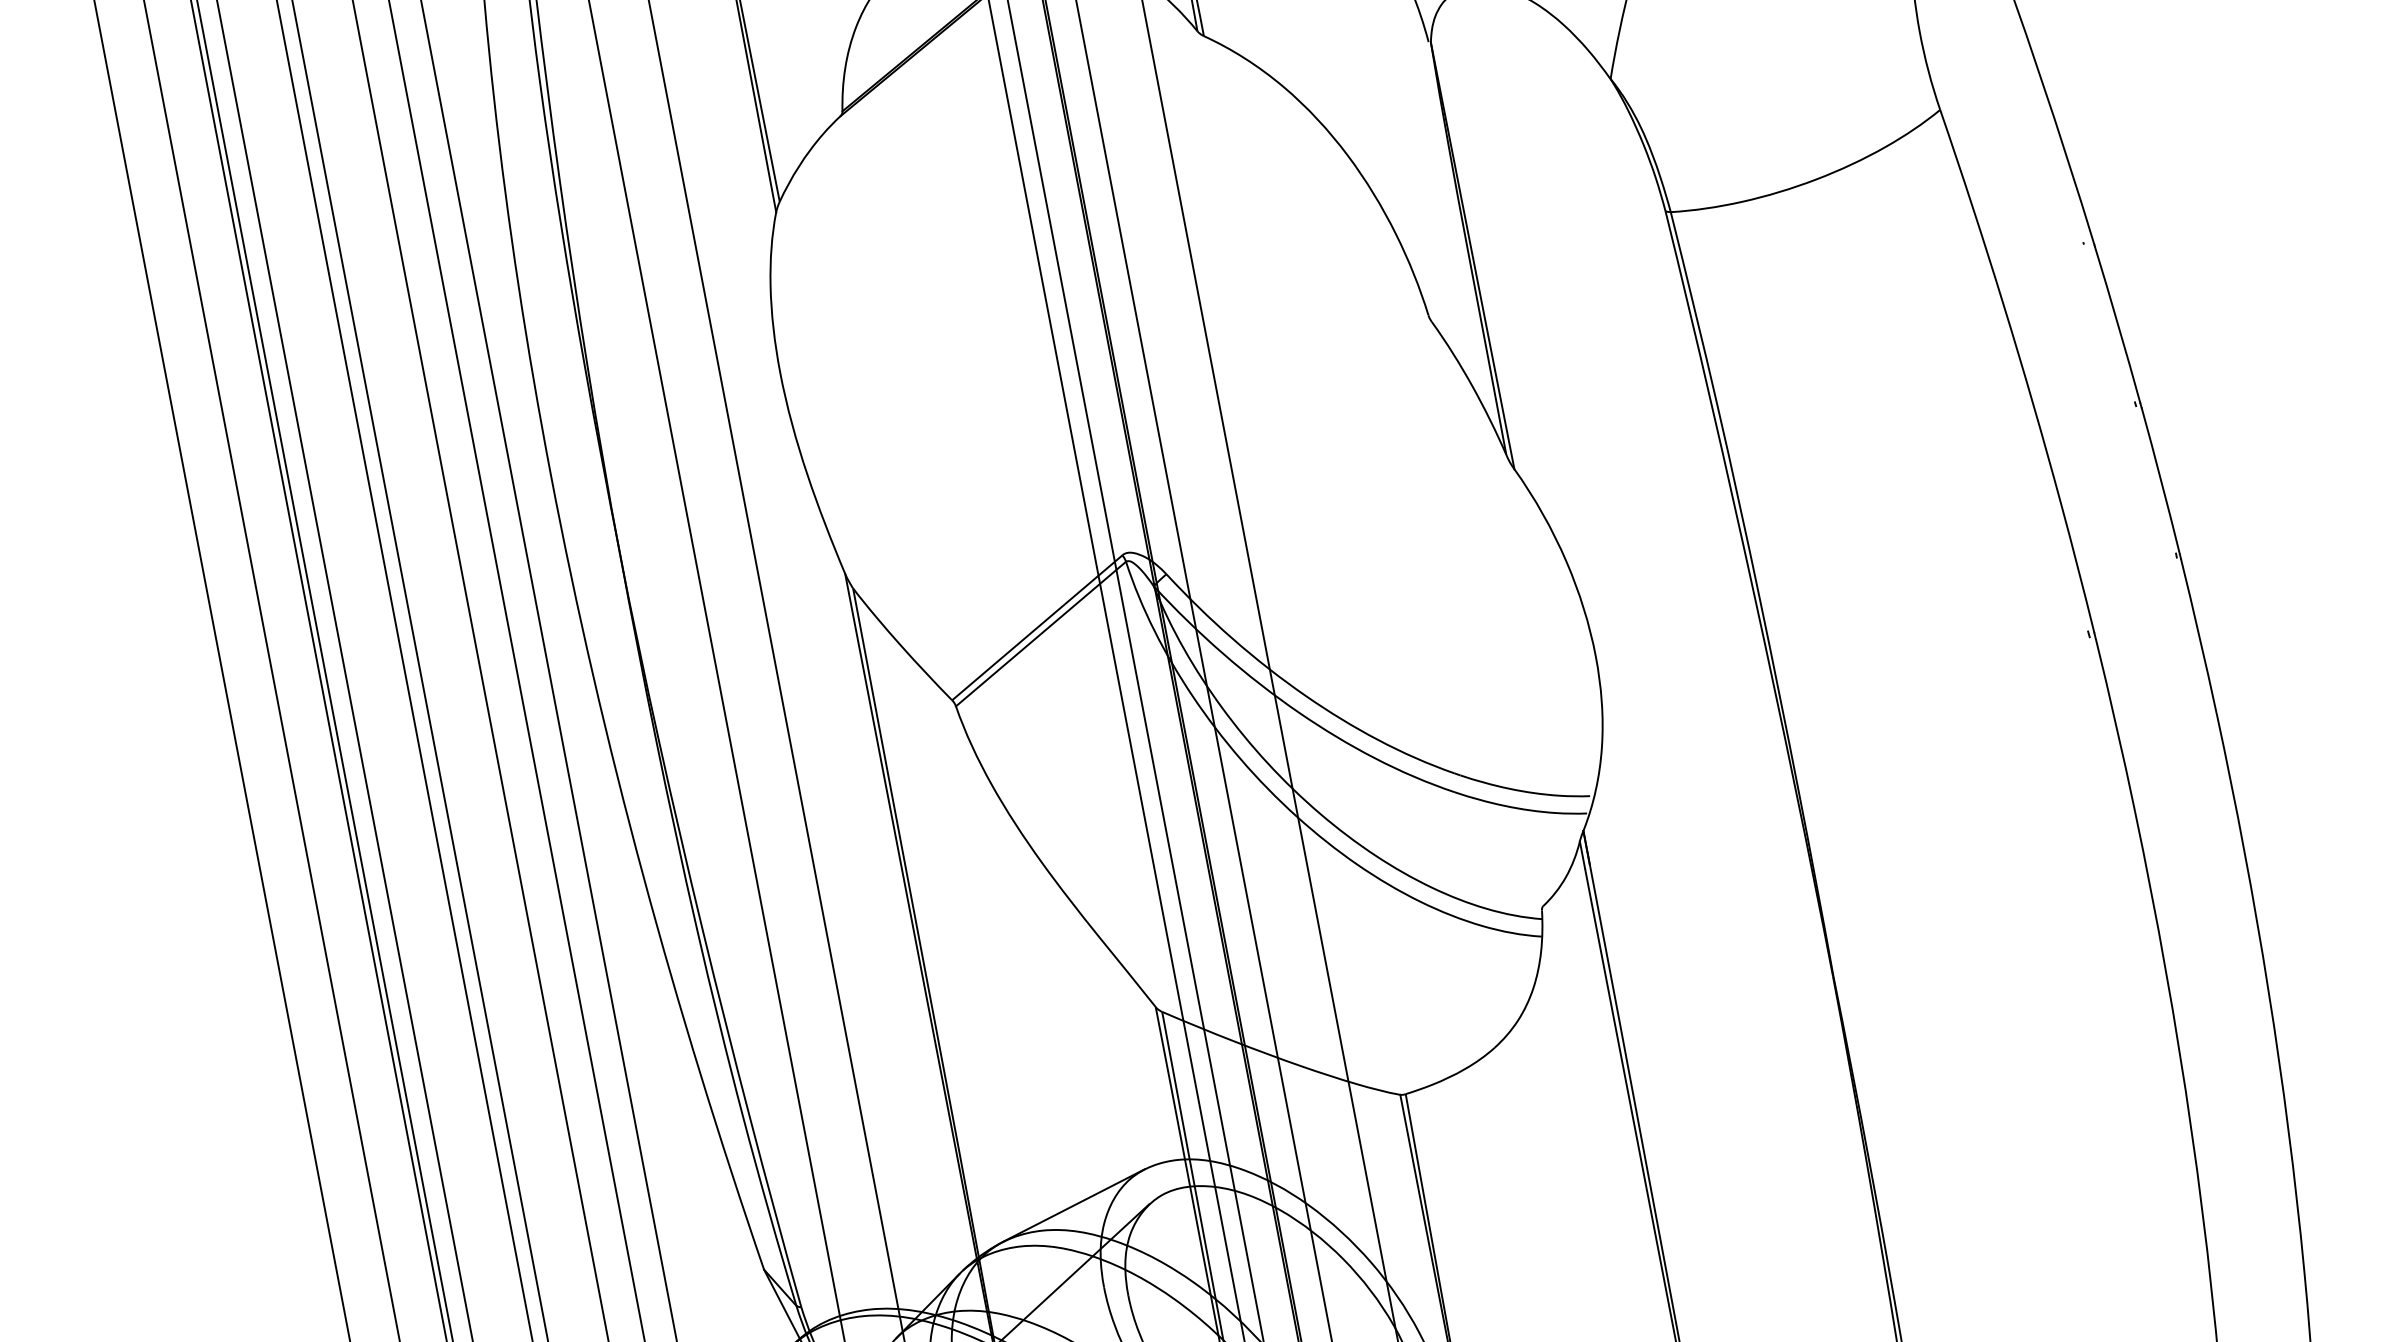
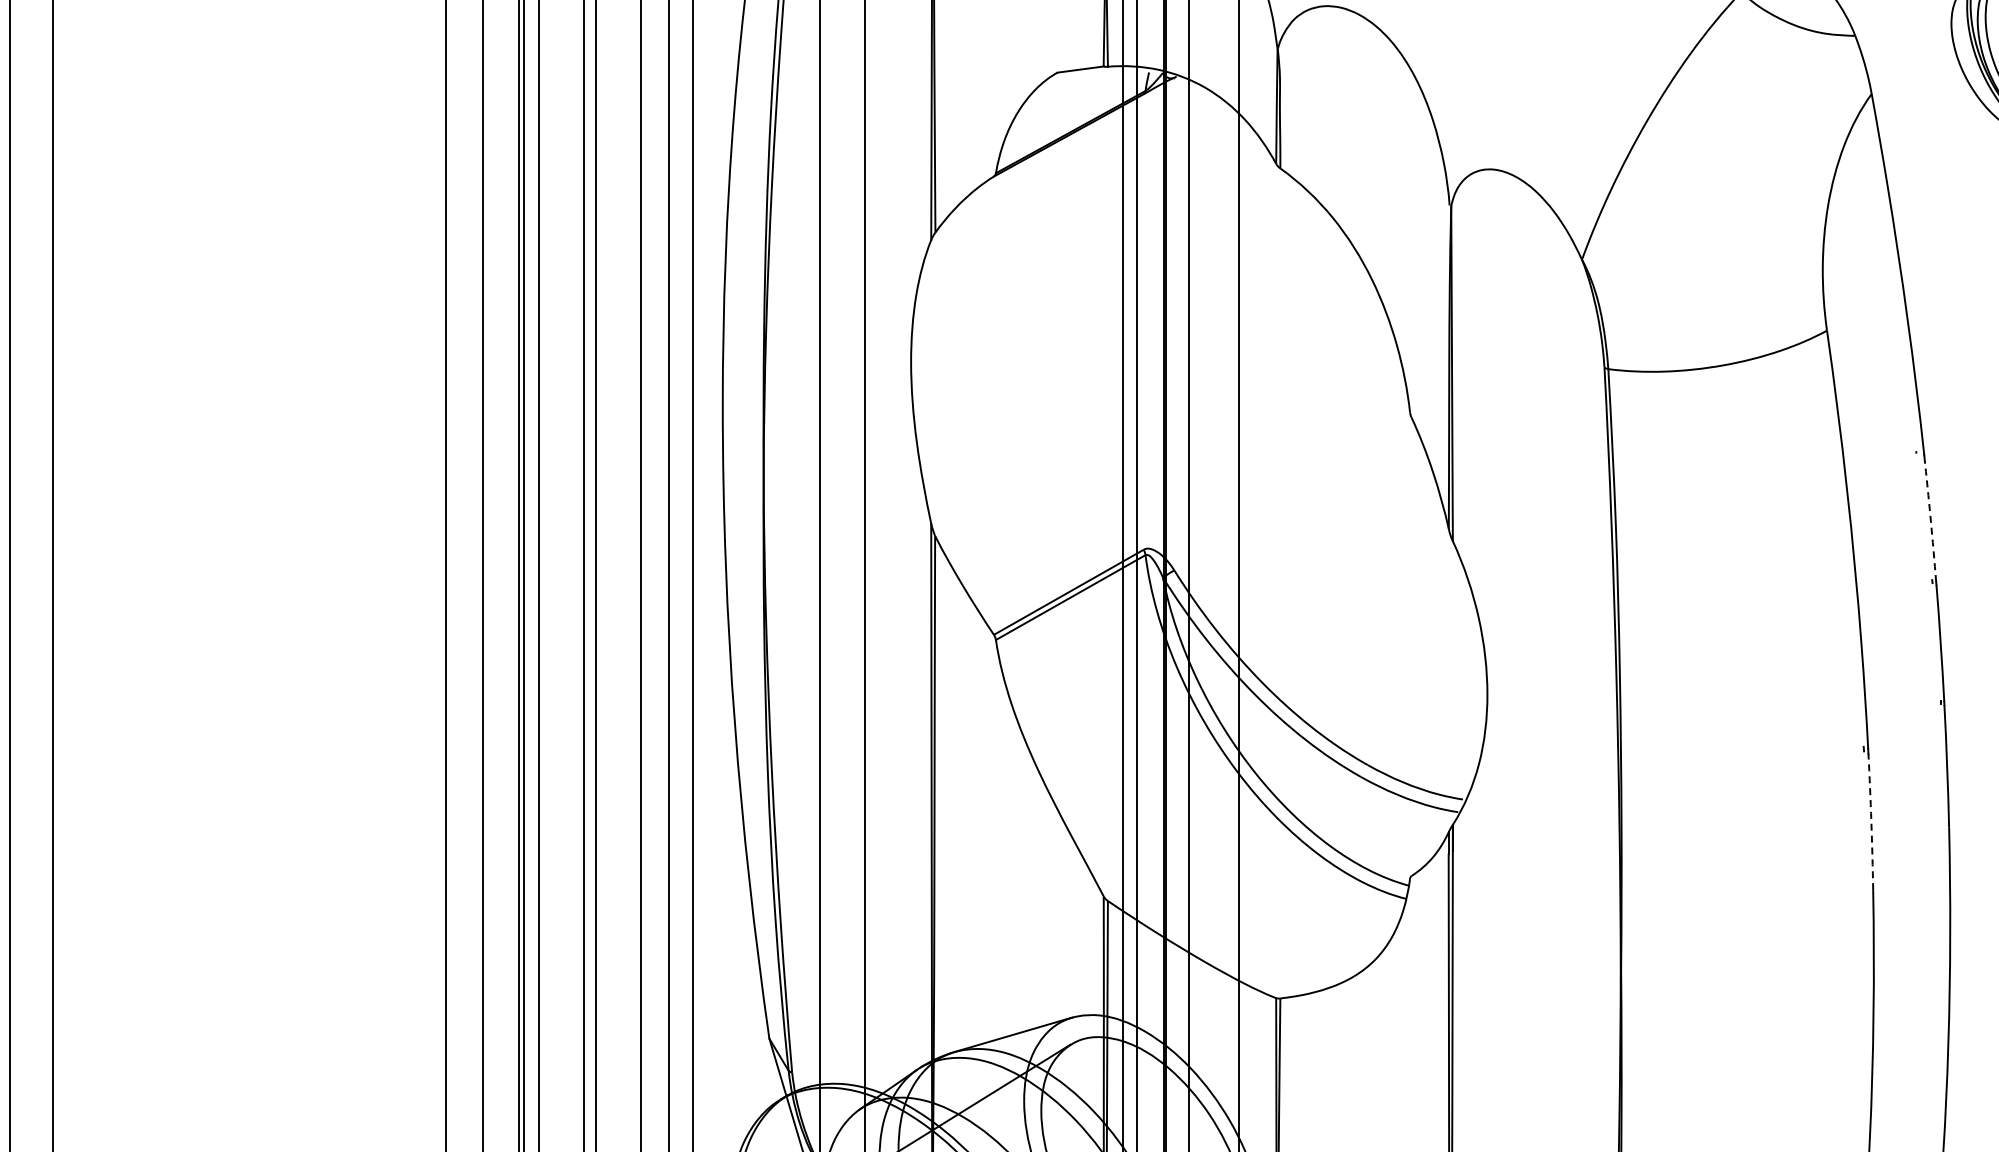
arc: (2118, 325) -> (1930, 519), solid -> dashed
arc: (2116, 724) -> (1871, 821), solid -> dashed

